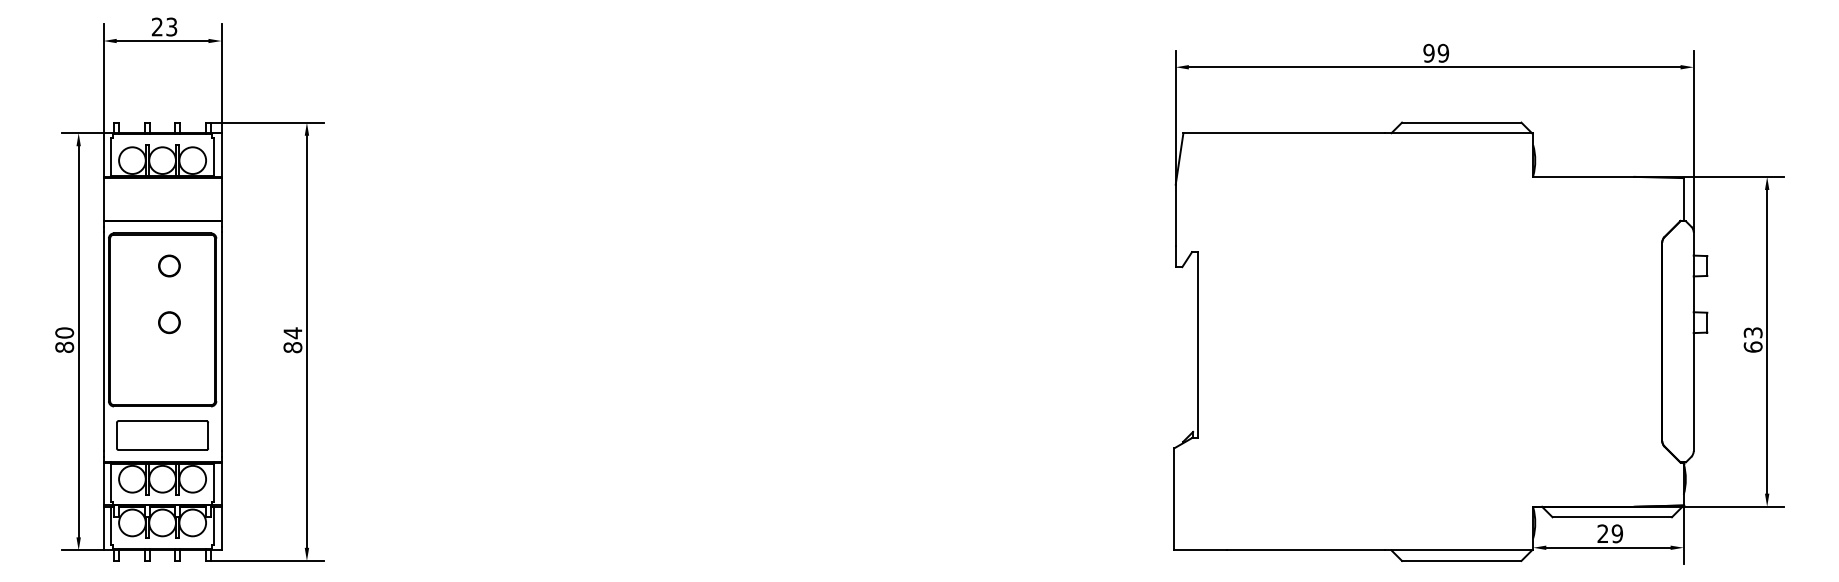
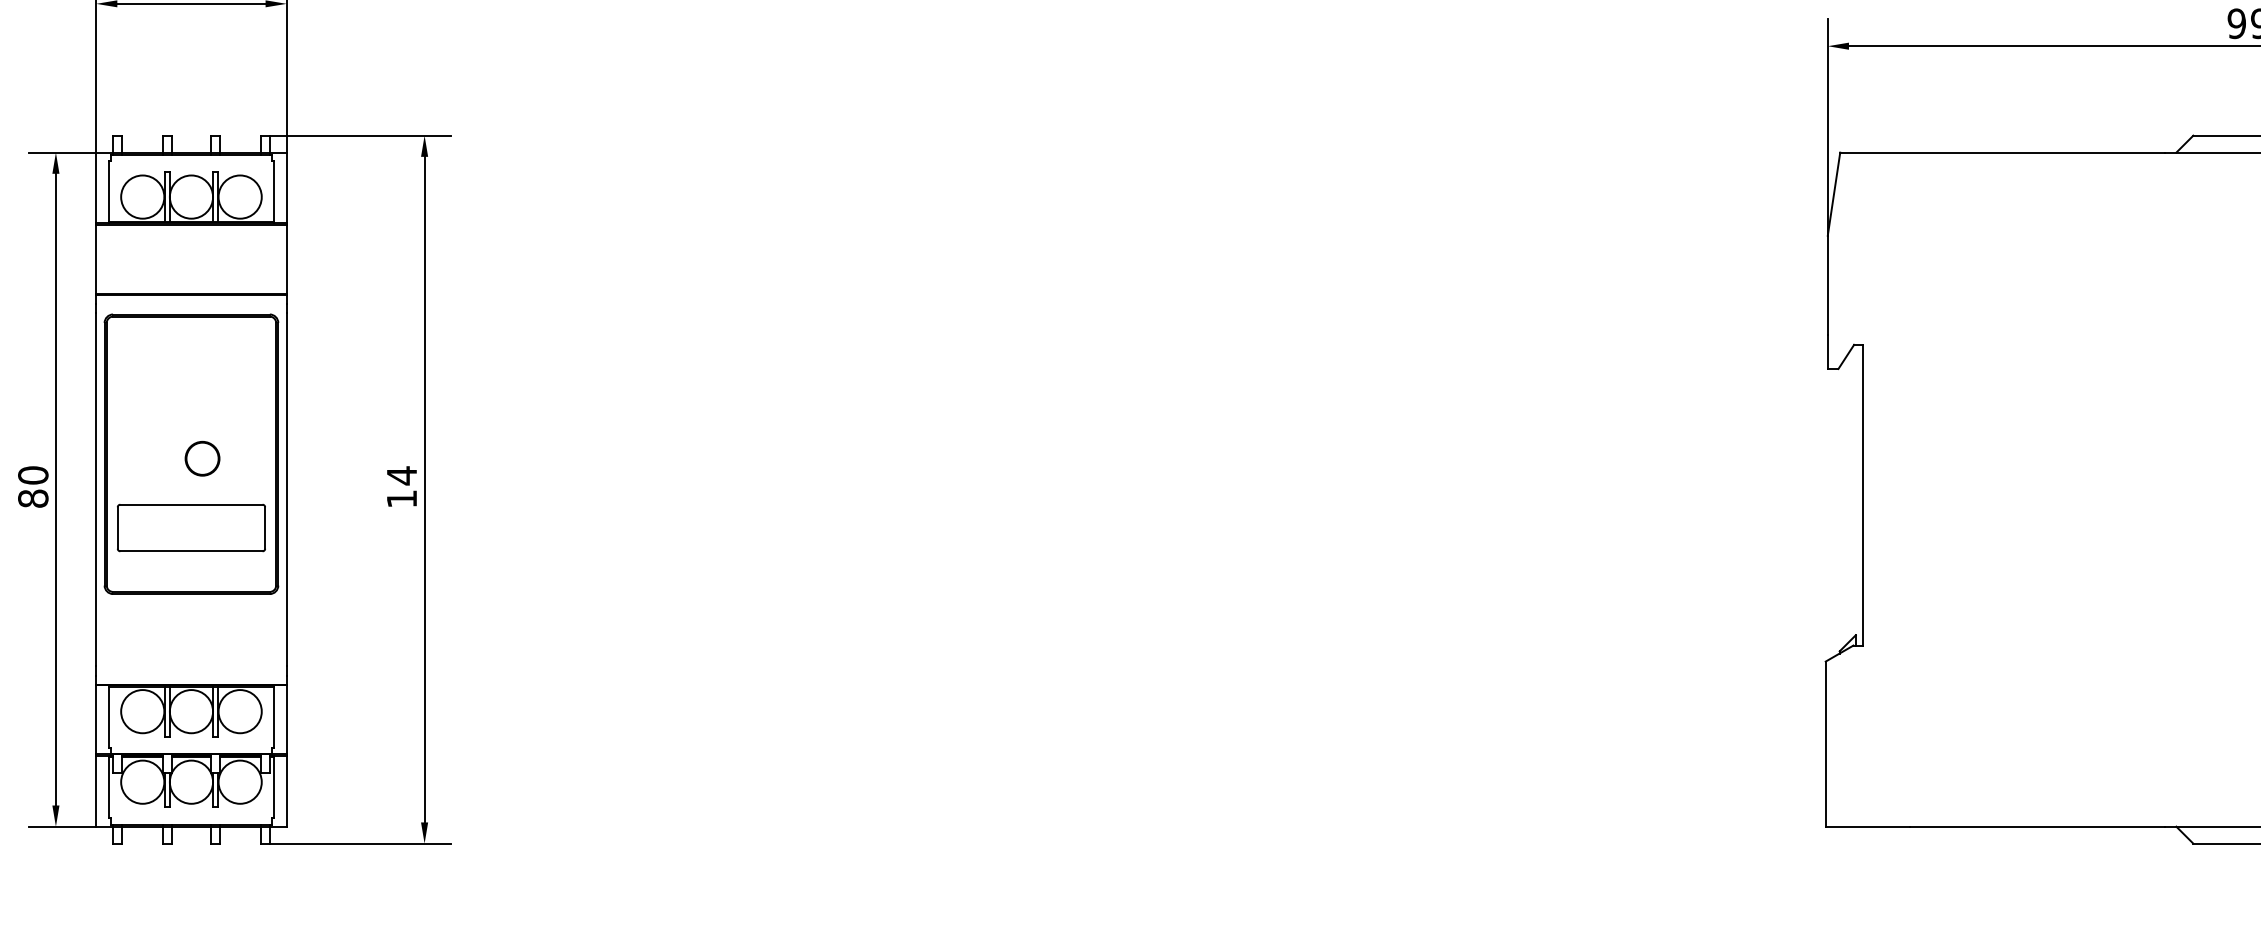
part: (169, 265) -> (202, 366), removed
text: (292, 347) -> (401, 498), 84 -> 14
part: (162, 435) -> (191, 527), moved

